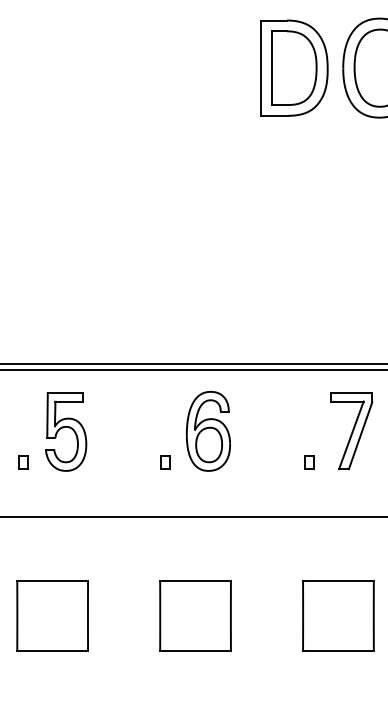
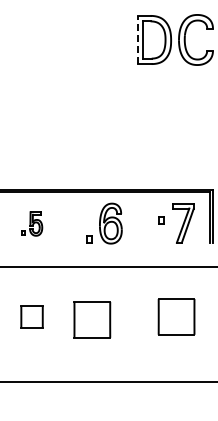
line: (261, 67) -> (137, 39), solid -> dashed
part: (51, 431) -> (31, 223), size x0.6
part: (308, 462) -> (161, 220), moved
part: (51, 615) -> (31, 316), size x0.6
part: (195, 615) -> (92, 319), moved

